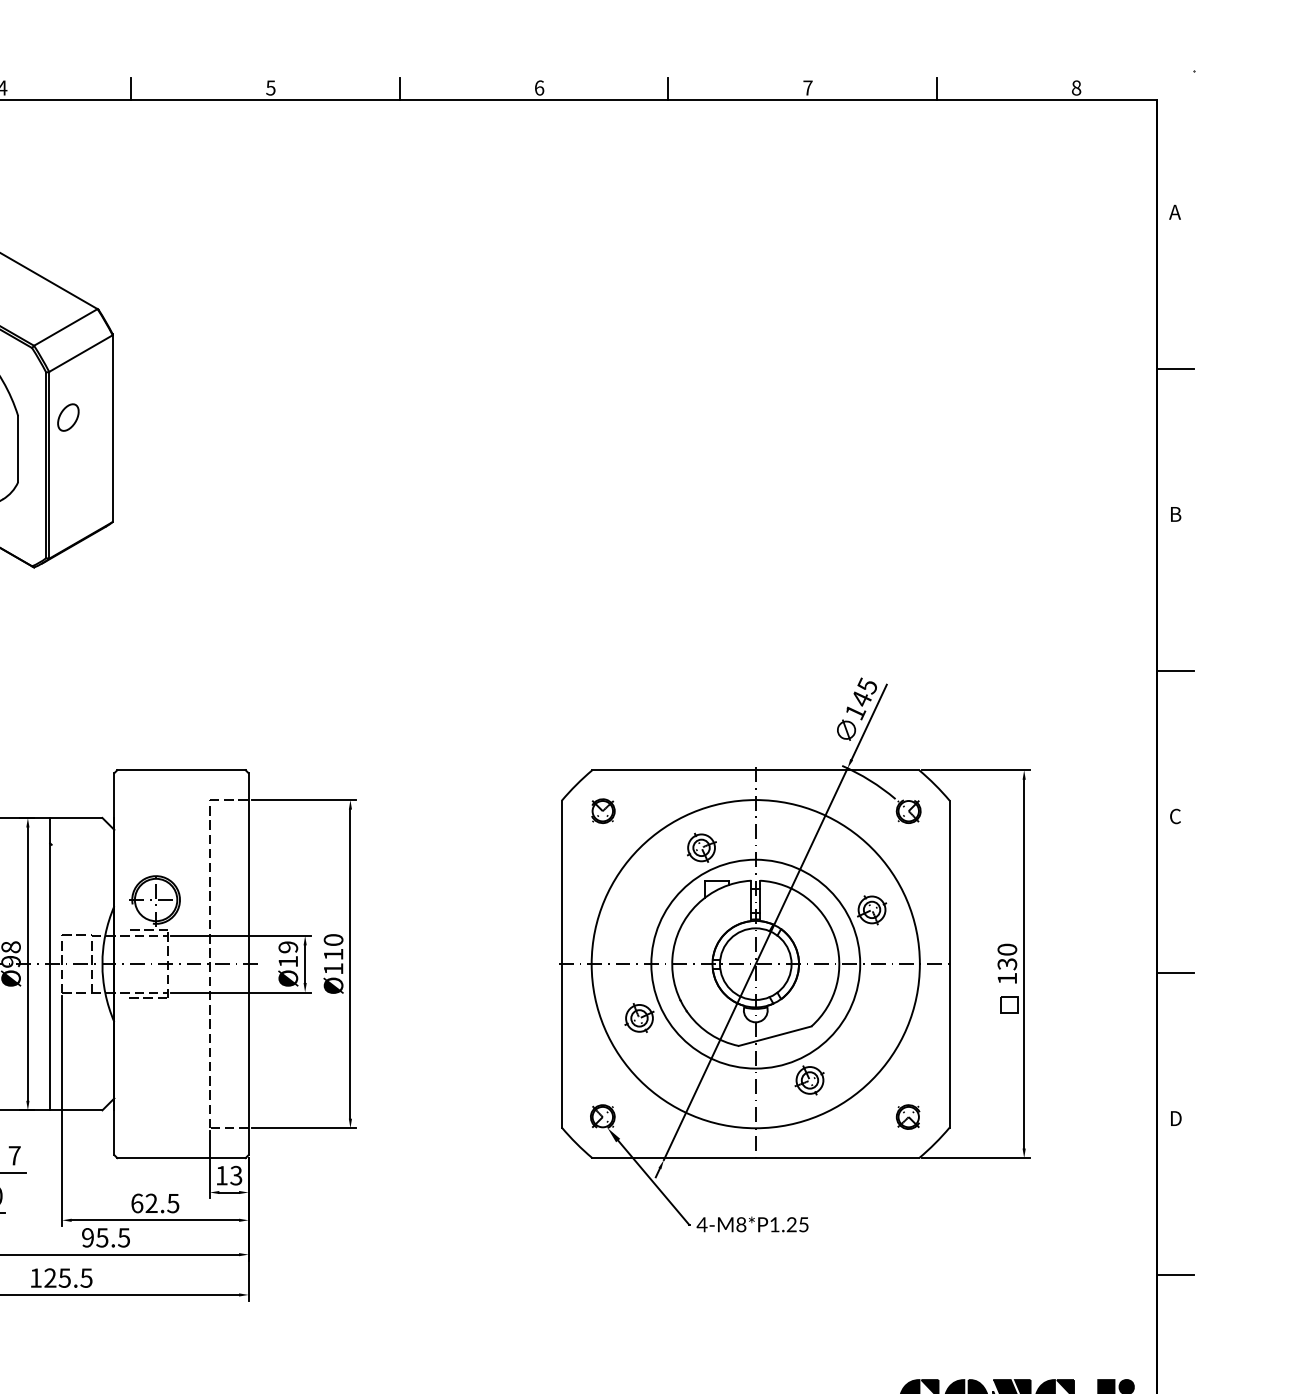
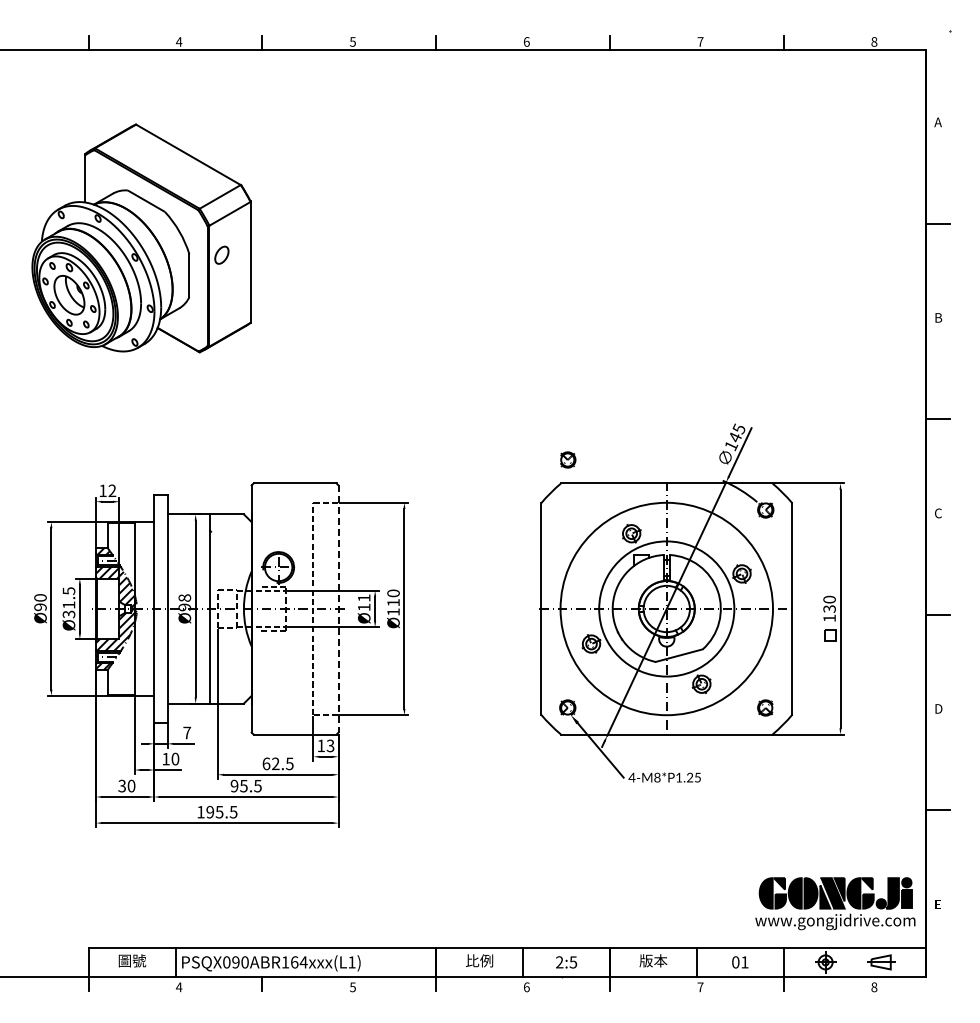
part: (603, 810) -> (568, 459), moved
text: (287, 946) -> (363, 597), Ø19 -> Ø11
line: (248, 964) -> (338, 609), solid -> dashed
text: (50, 1278) -> (210, 812), 125.5 -> 195.5

